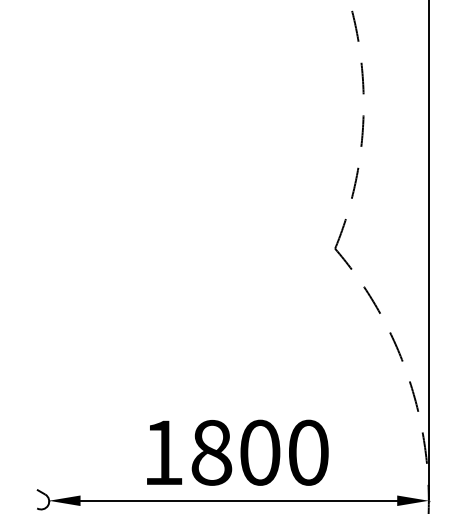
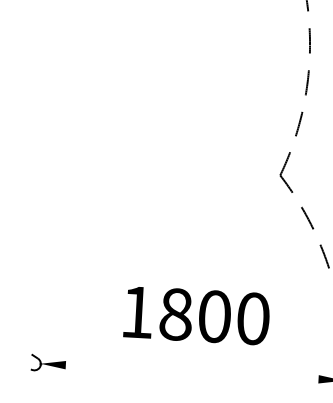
text: (237, 452) -> (196, 315), moved
line: (238, 500) -> (191, 372), removed

